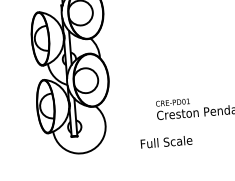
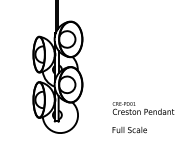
text: (166, 142) -> (129, 130), moved

